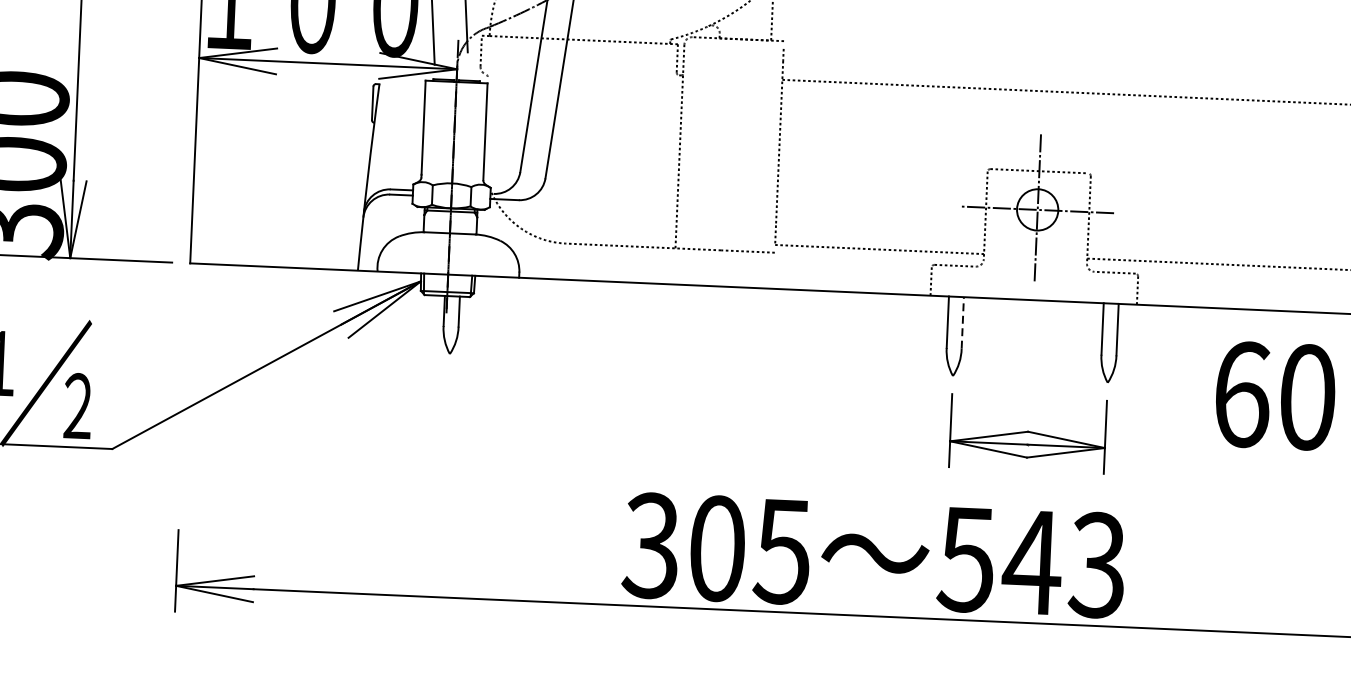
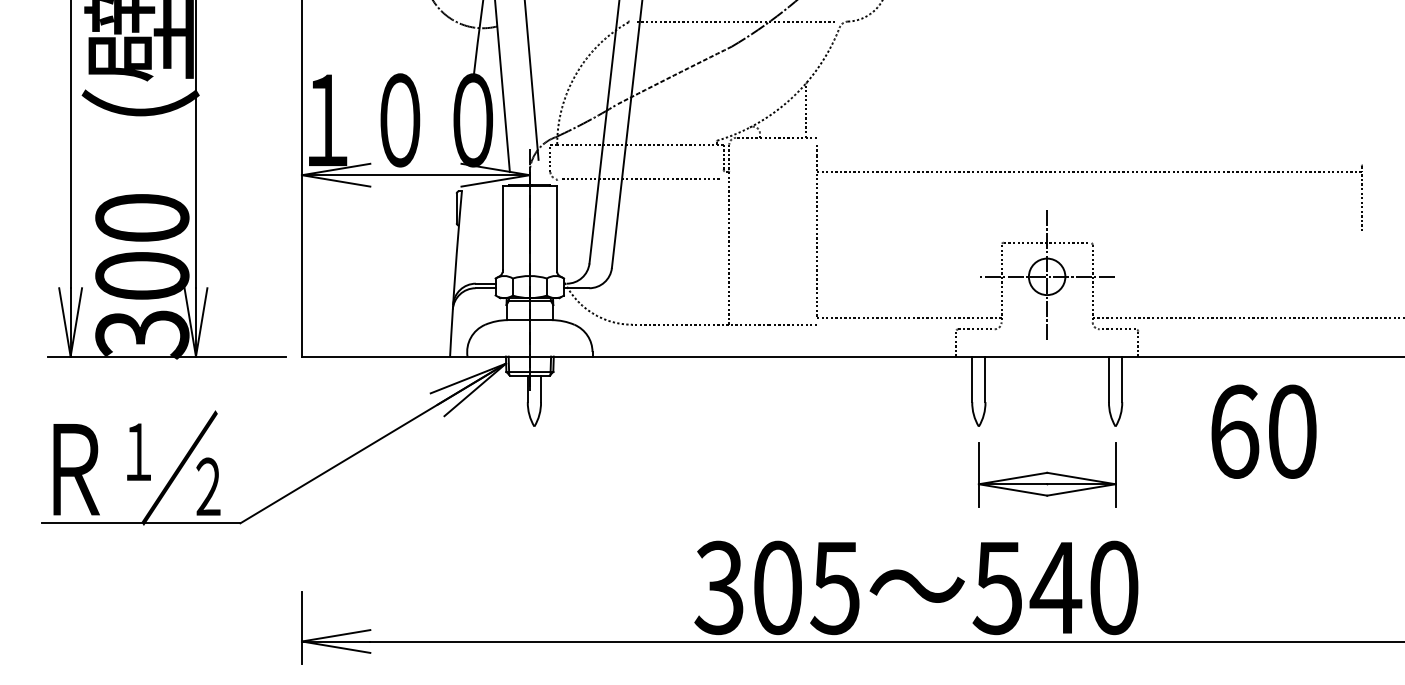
line: (581, 78) -> (639, 178), added
line: (962, 323) -> (985, 379), dashed -> solid
text: (1097, 564) -> (1113, 587), 543 -> 540

